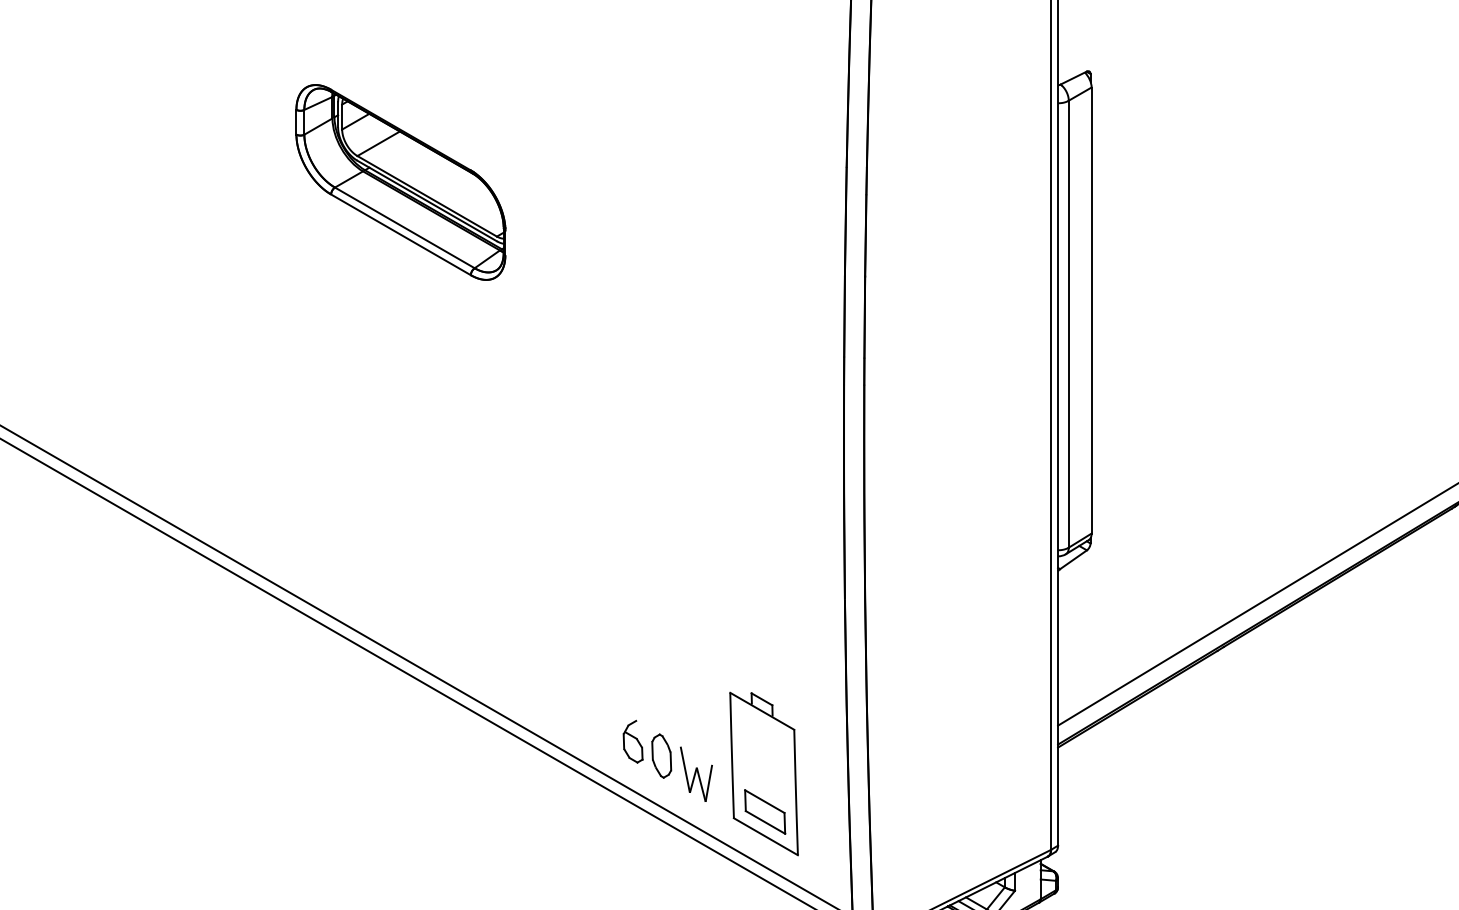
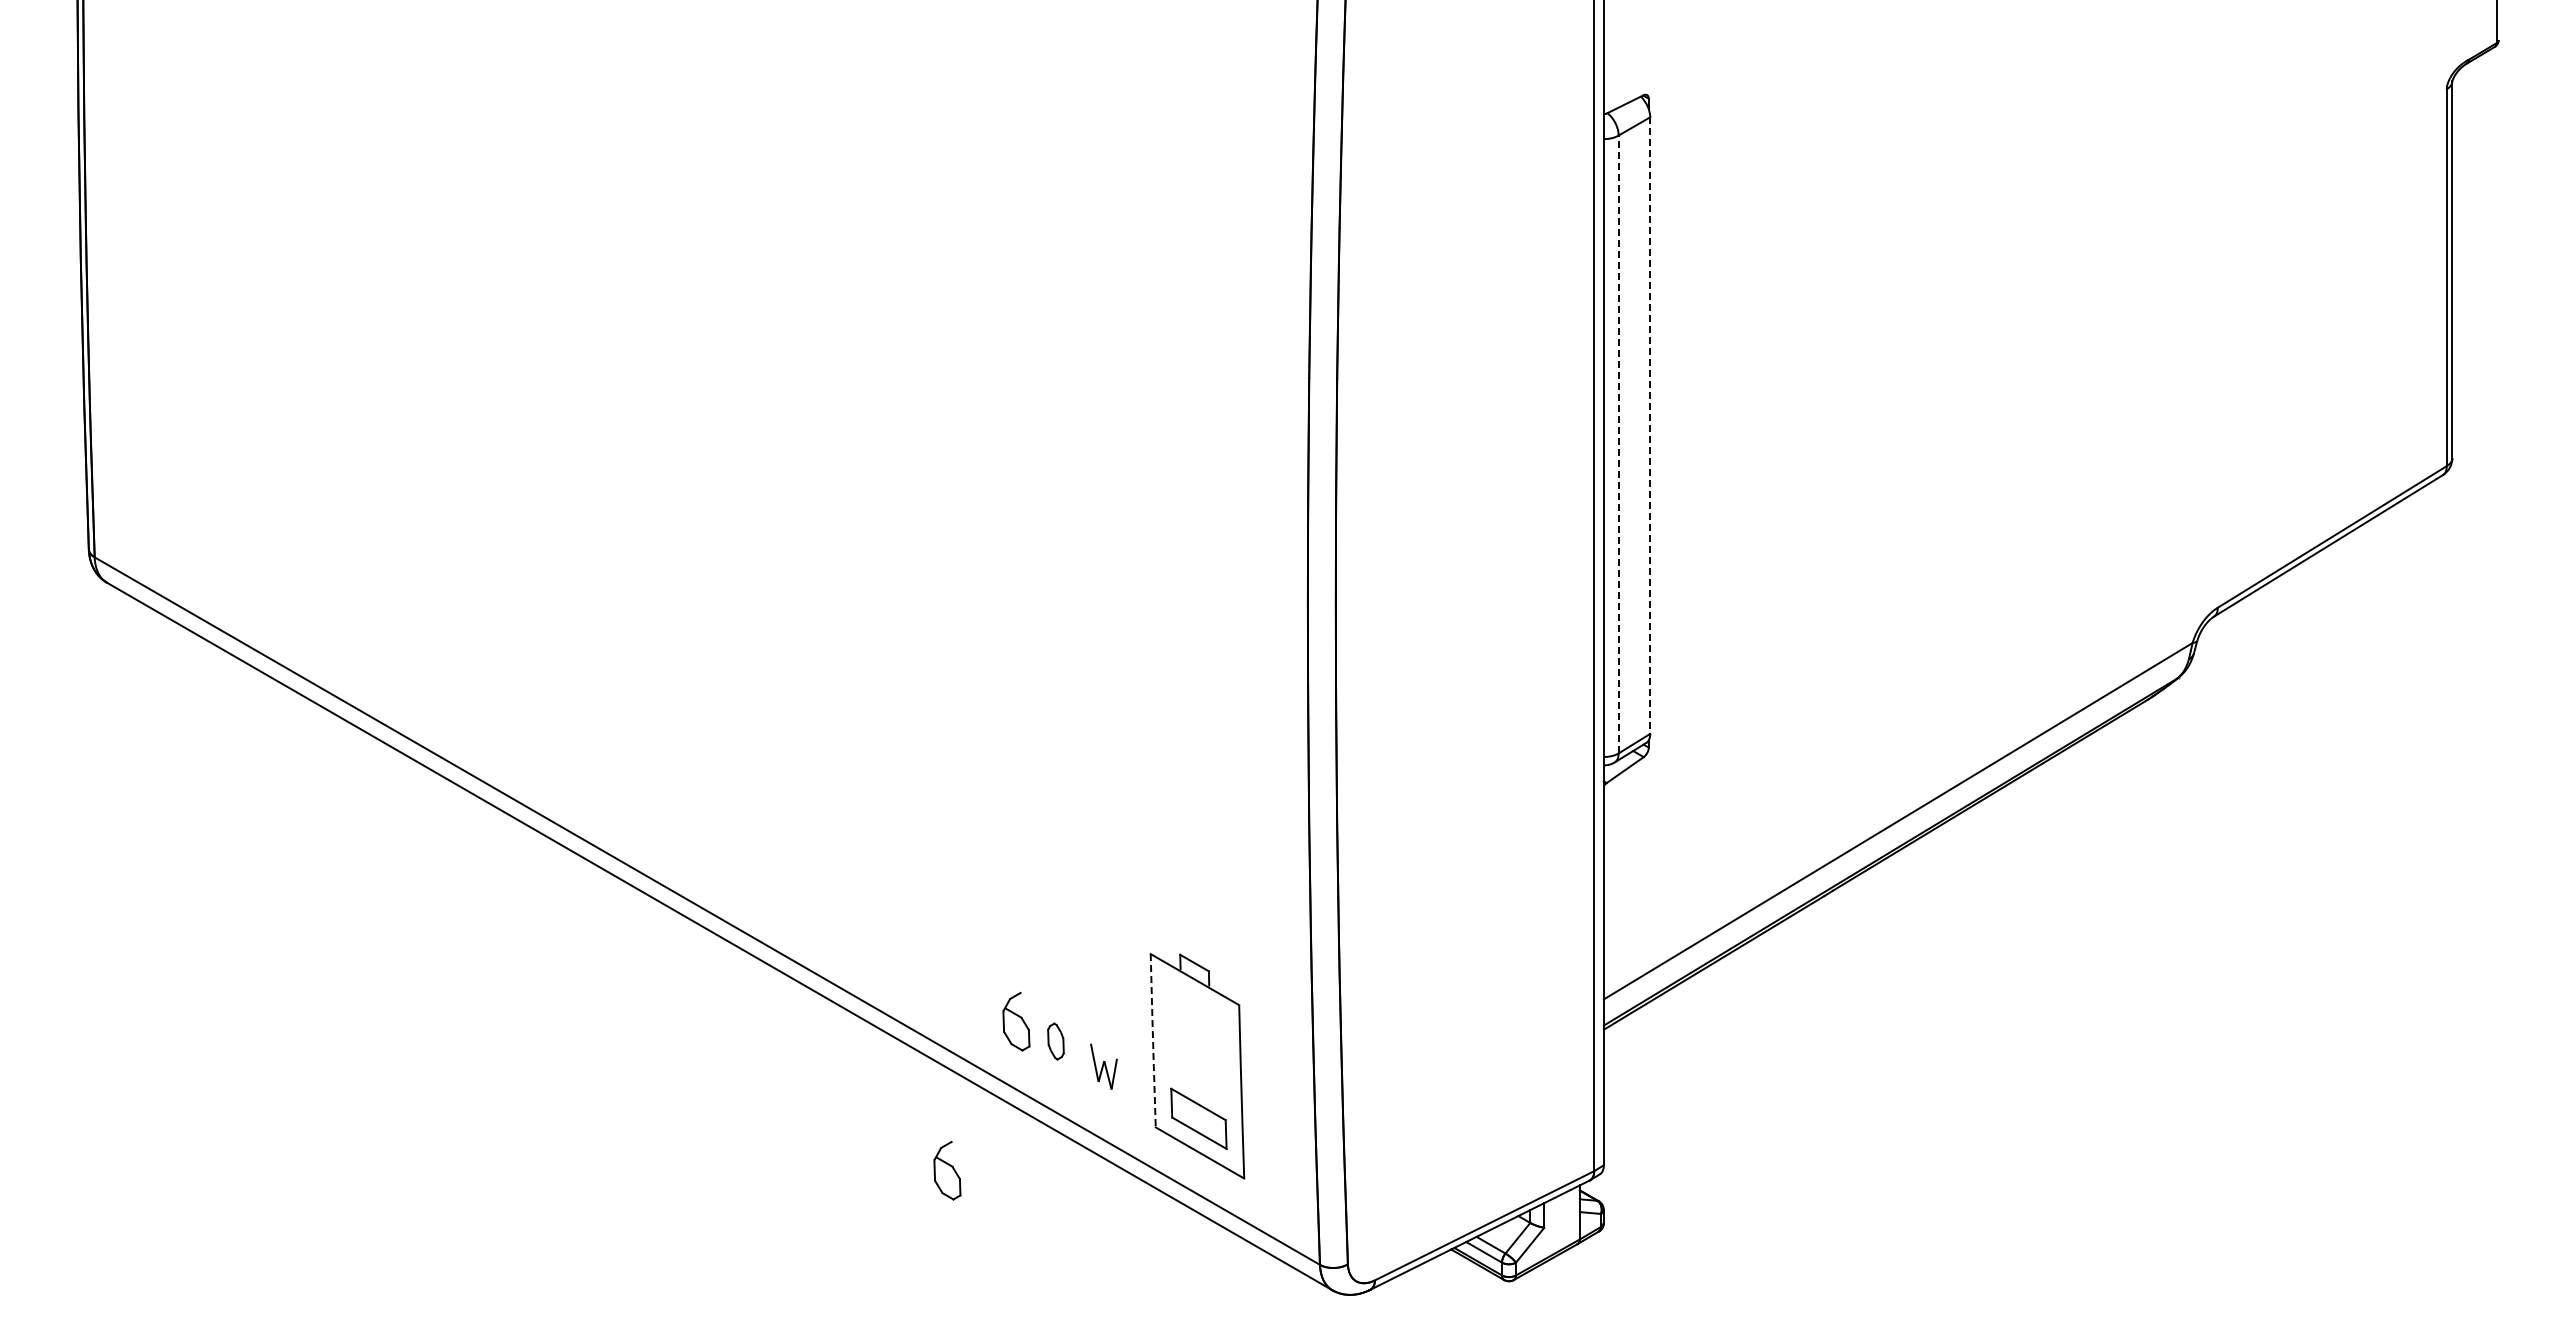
part: (400, 182) -> (695, 248), removed
line: (1091, 311) -> (1650, 426), solid -> dashed
line: (1068, 324) -> (1618, 444), solid -> dashed
line: (732, 755) -> (1153, 1040), solid -> dashed
part: (661, 756) -> (1055, 1041), size x0.6
part: (696, 774) -> (1103, 1066), size x0.6
part: (583, 849) -> (947, 1170), added

